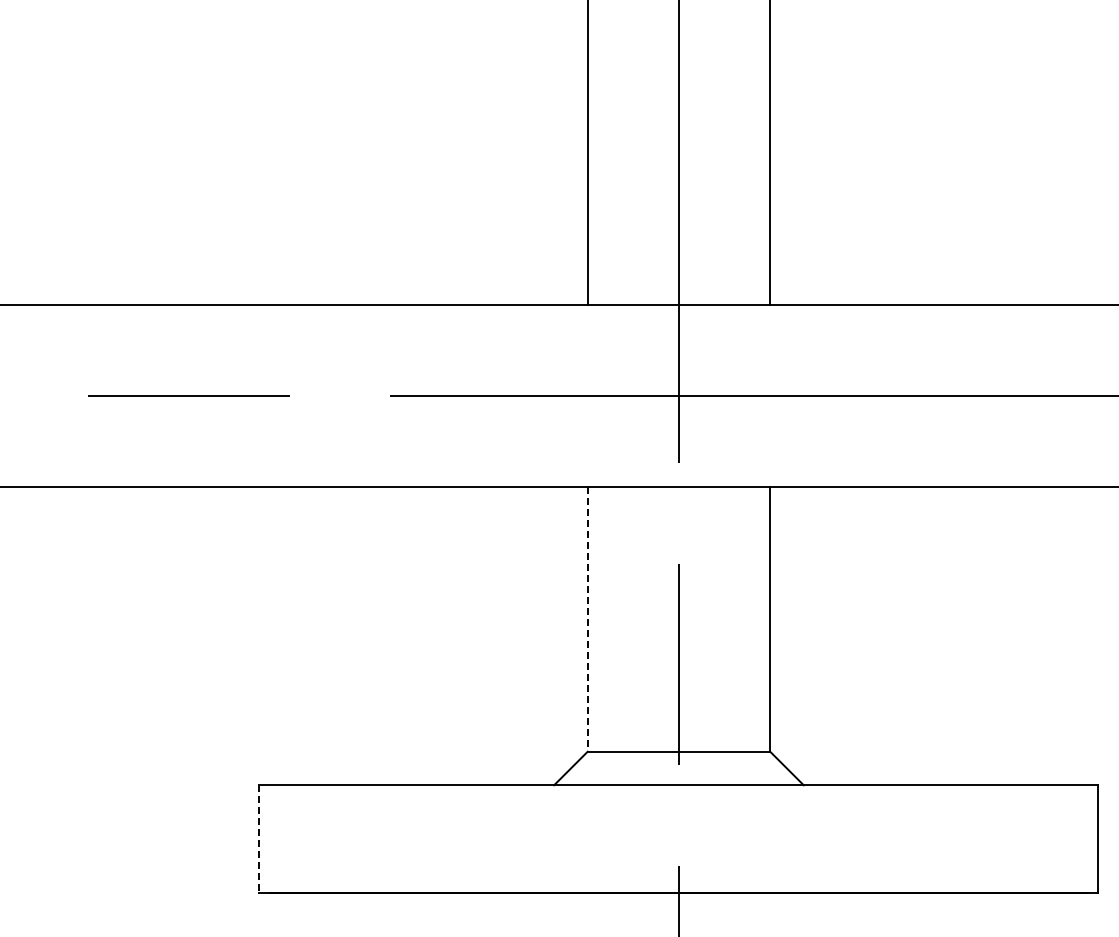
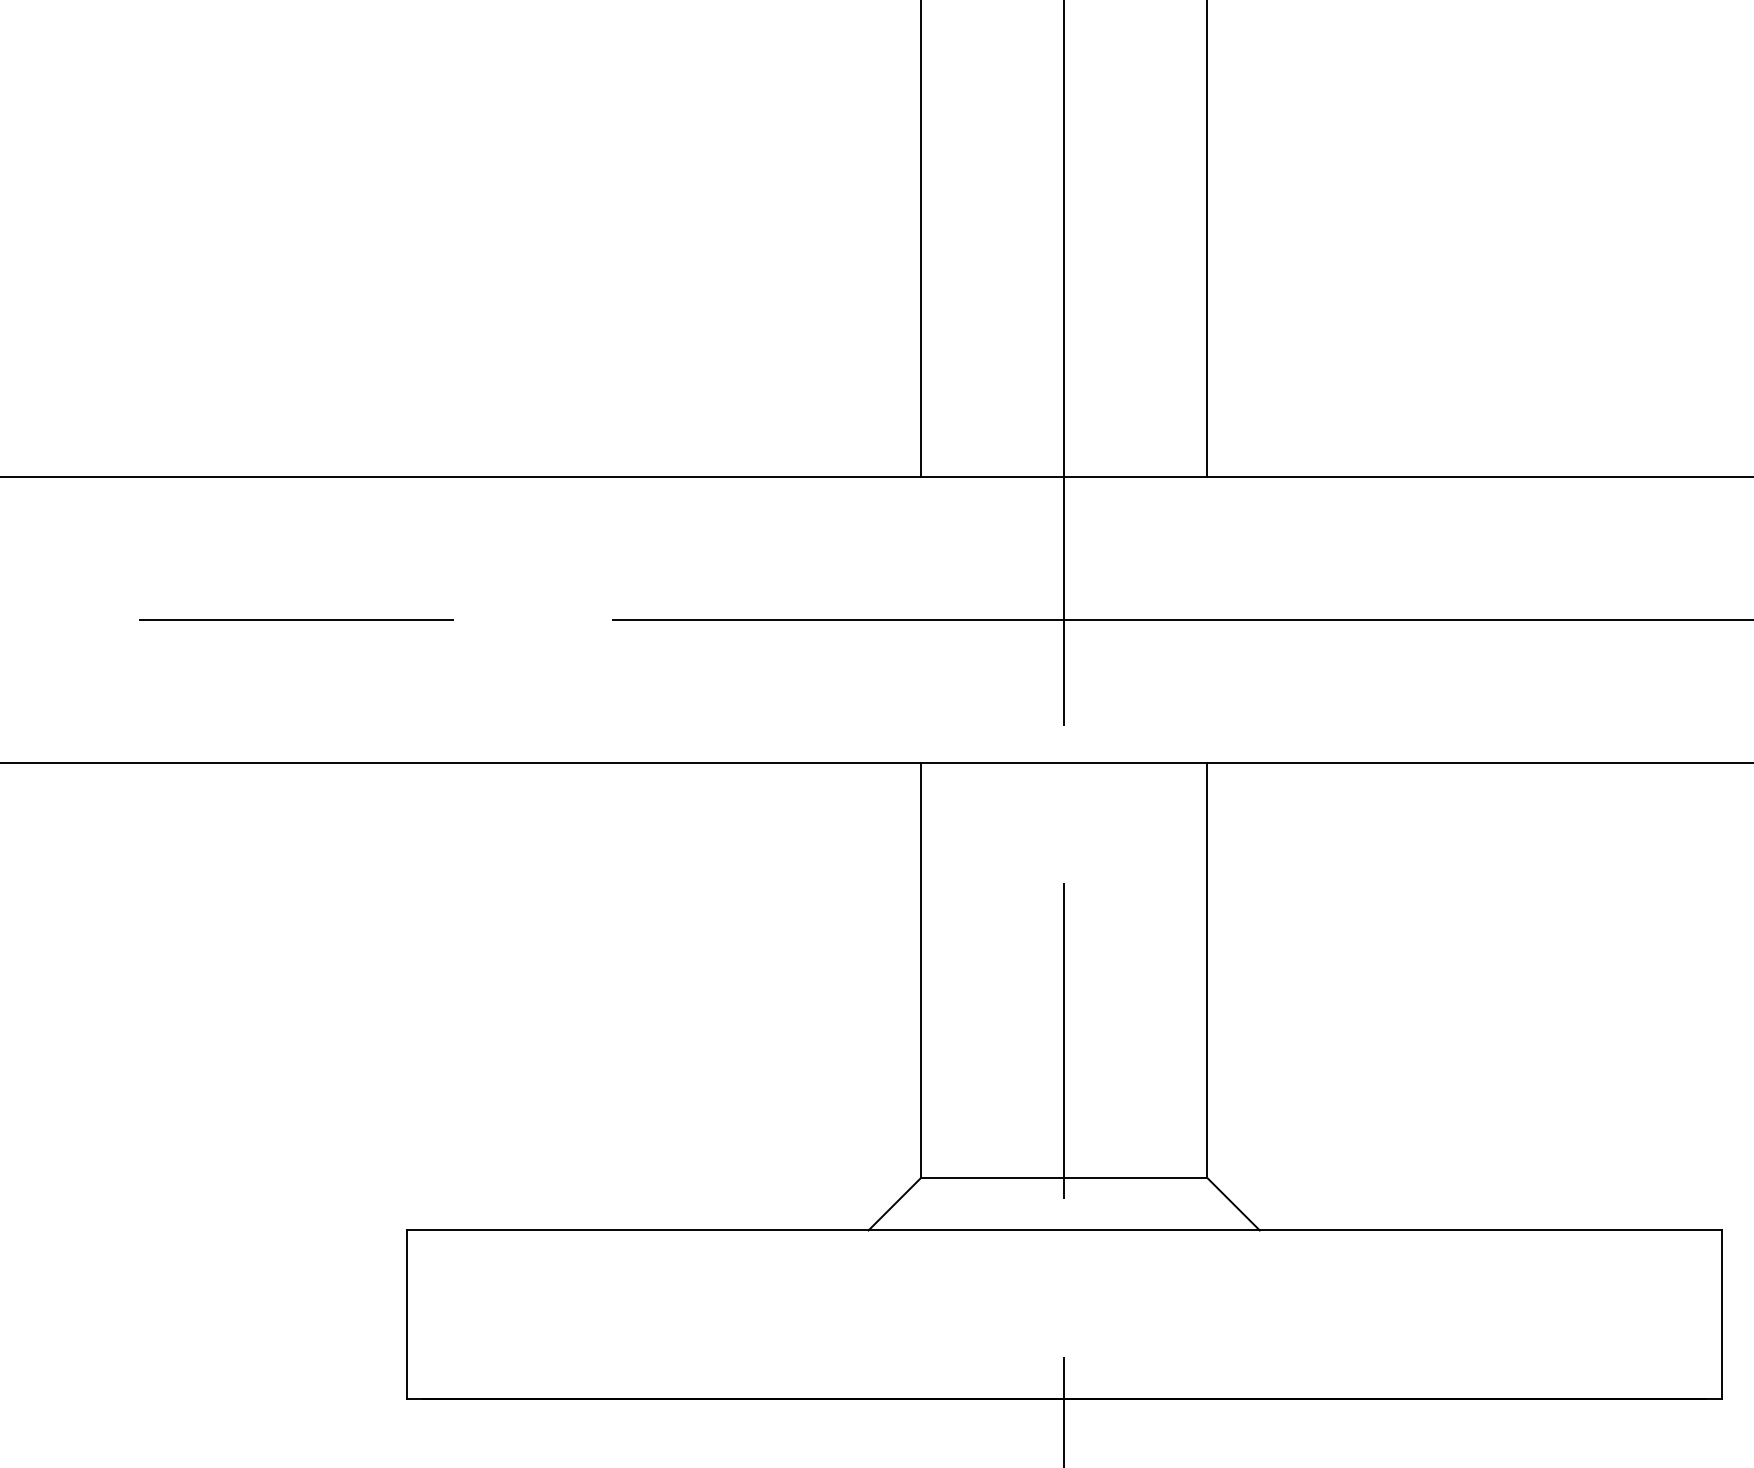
line: (587, 620) -> (920, 972), dashed -> solid
line: (259, 838) -> (406, 1313), dashed -> solid

